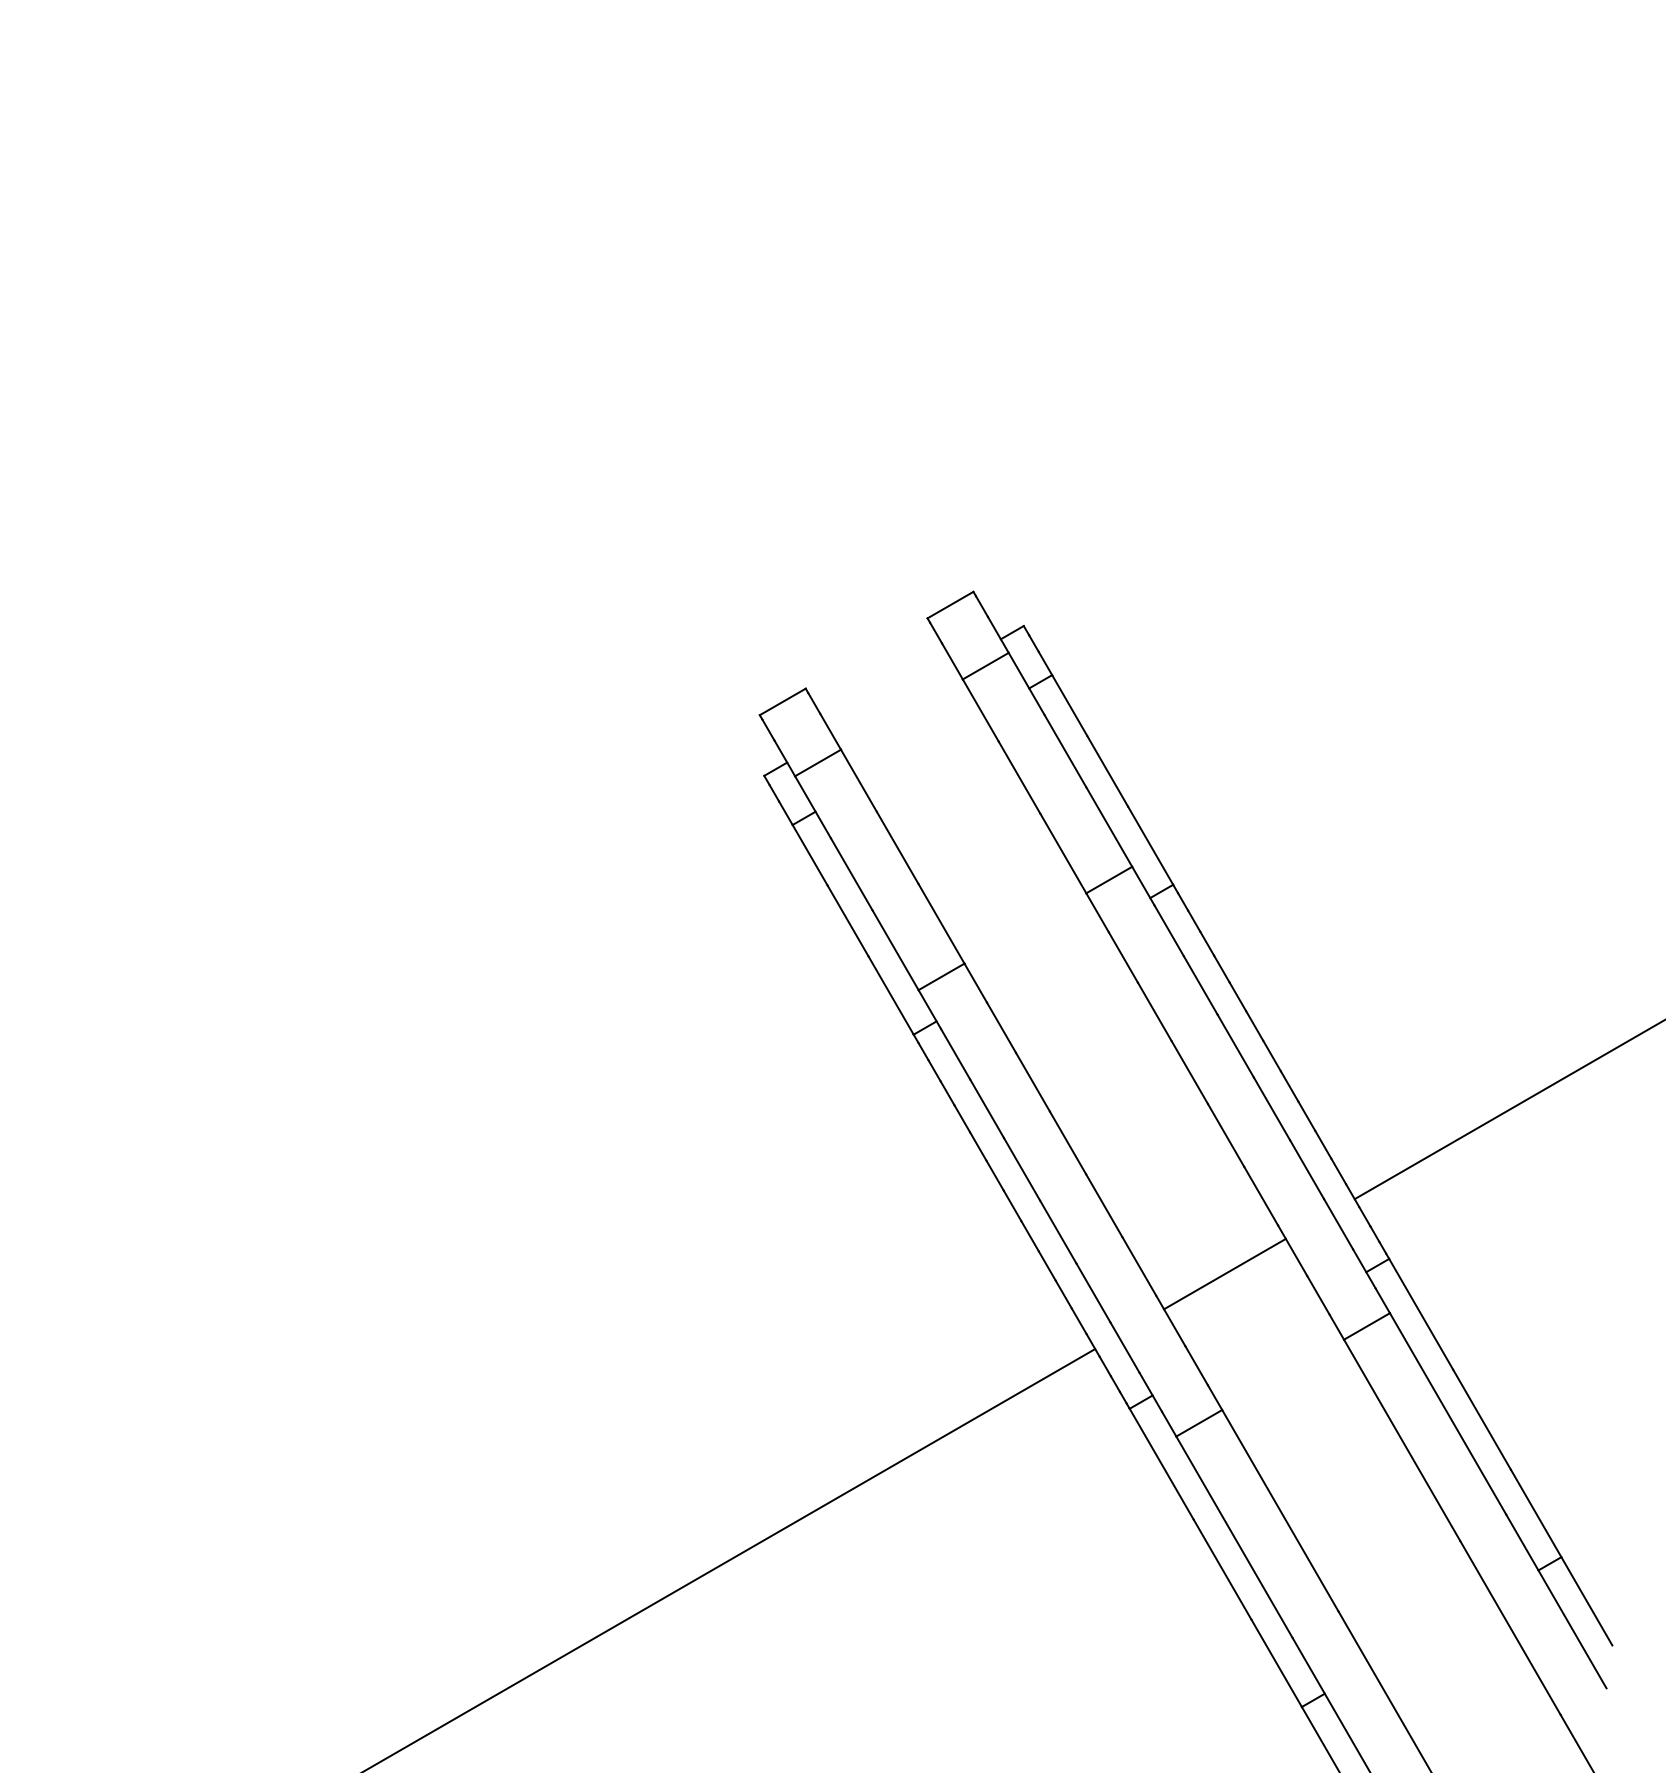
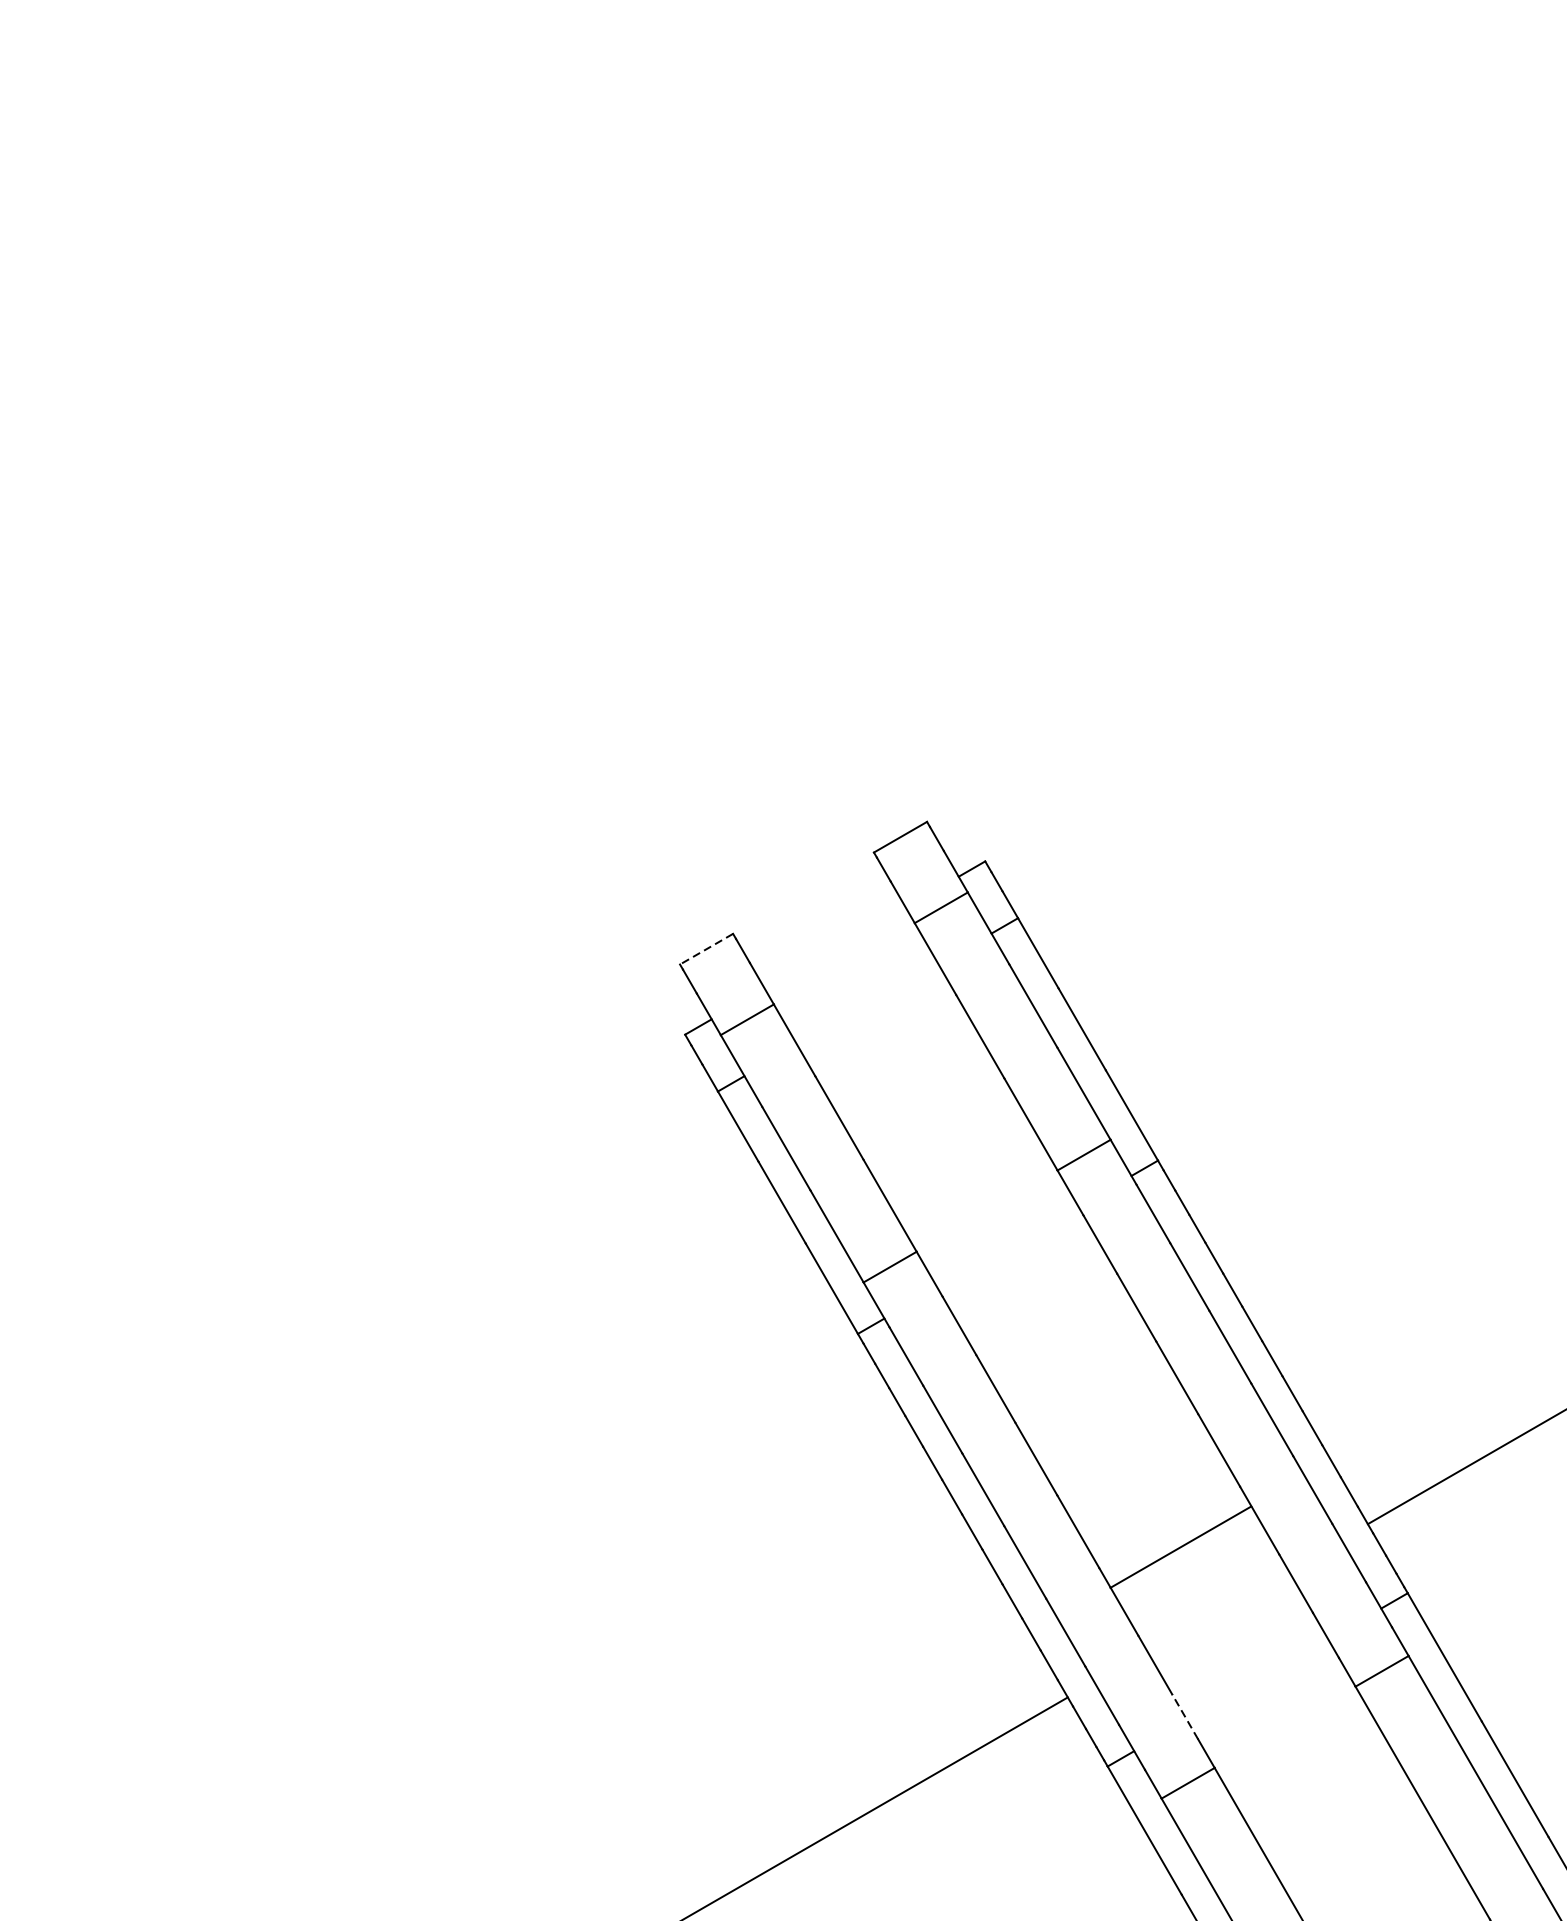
line: (782, 702) -> (706, 949), solid -> dashed
line: (1224, 1273) -> (1180, 1546), moved
line: (1196, 1365) -> (1184, 1716), solid -> dashed

